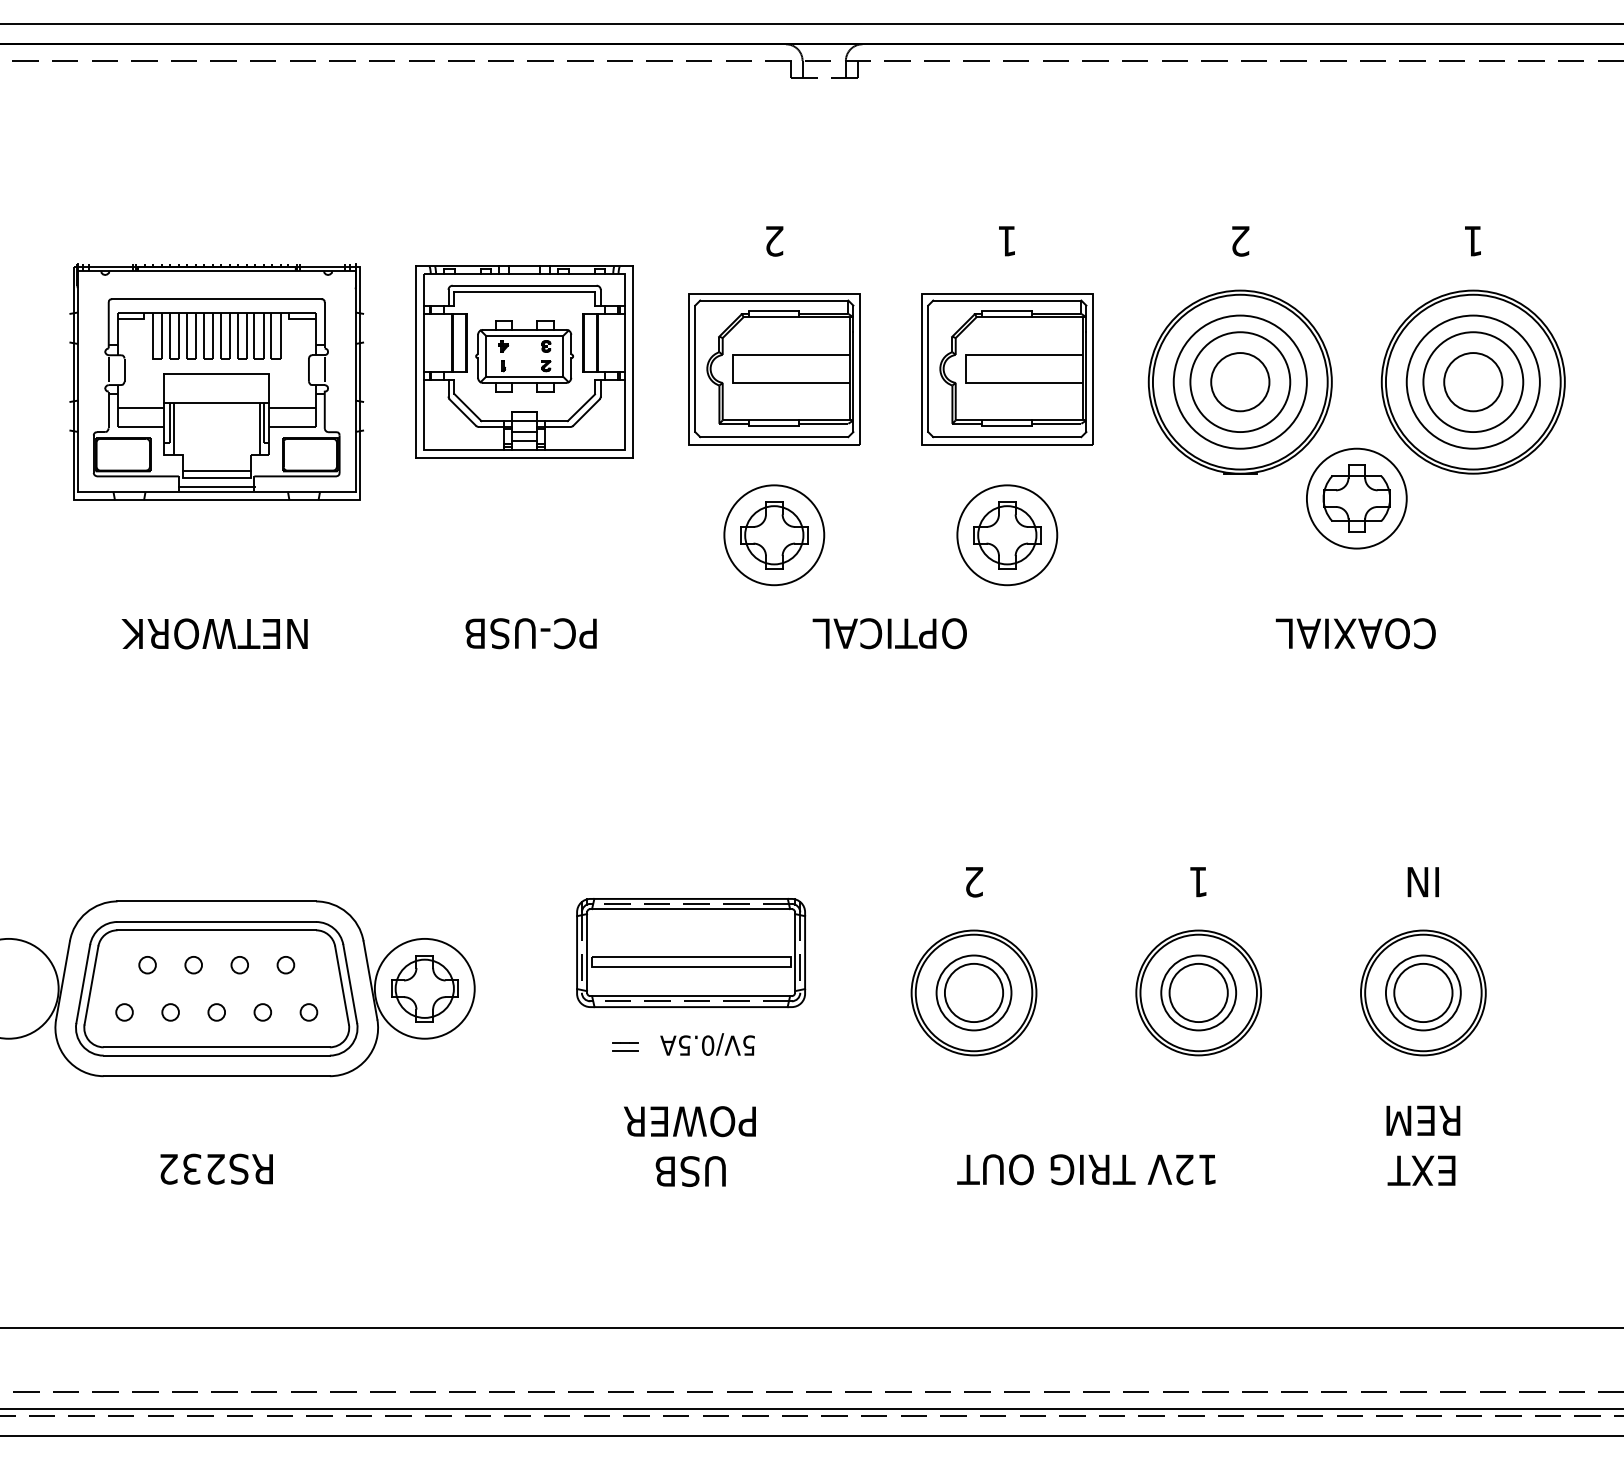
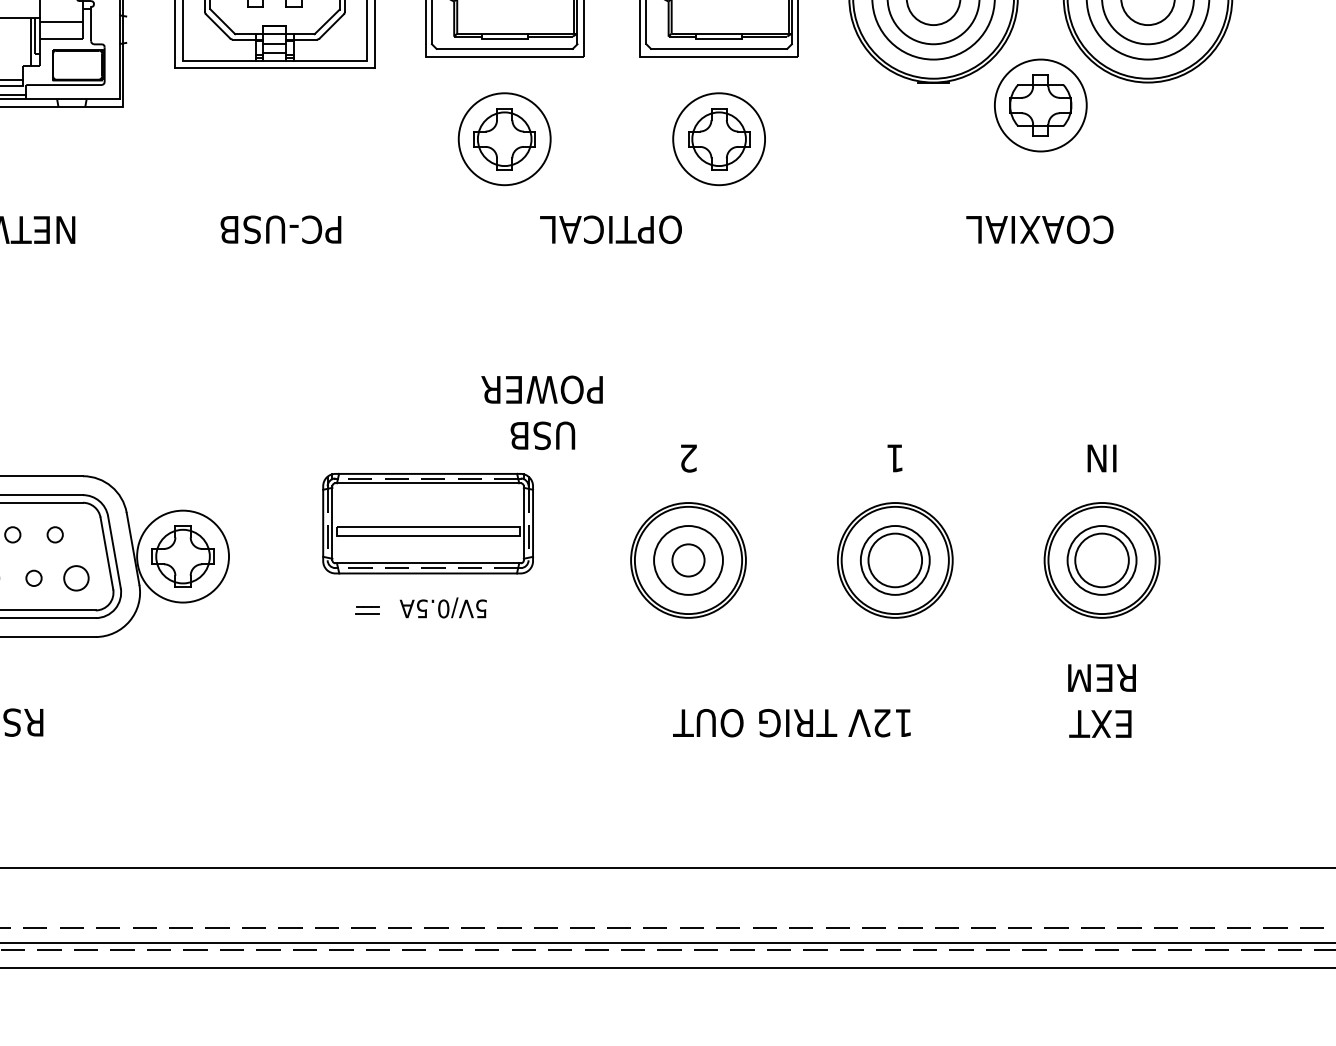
circle: (973, 992) -> (688, 560), size x0.6
circle: (308, 1012) -> (76, 578), size x1.6
text: (689, 1146) -> (541, 412), moved

